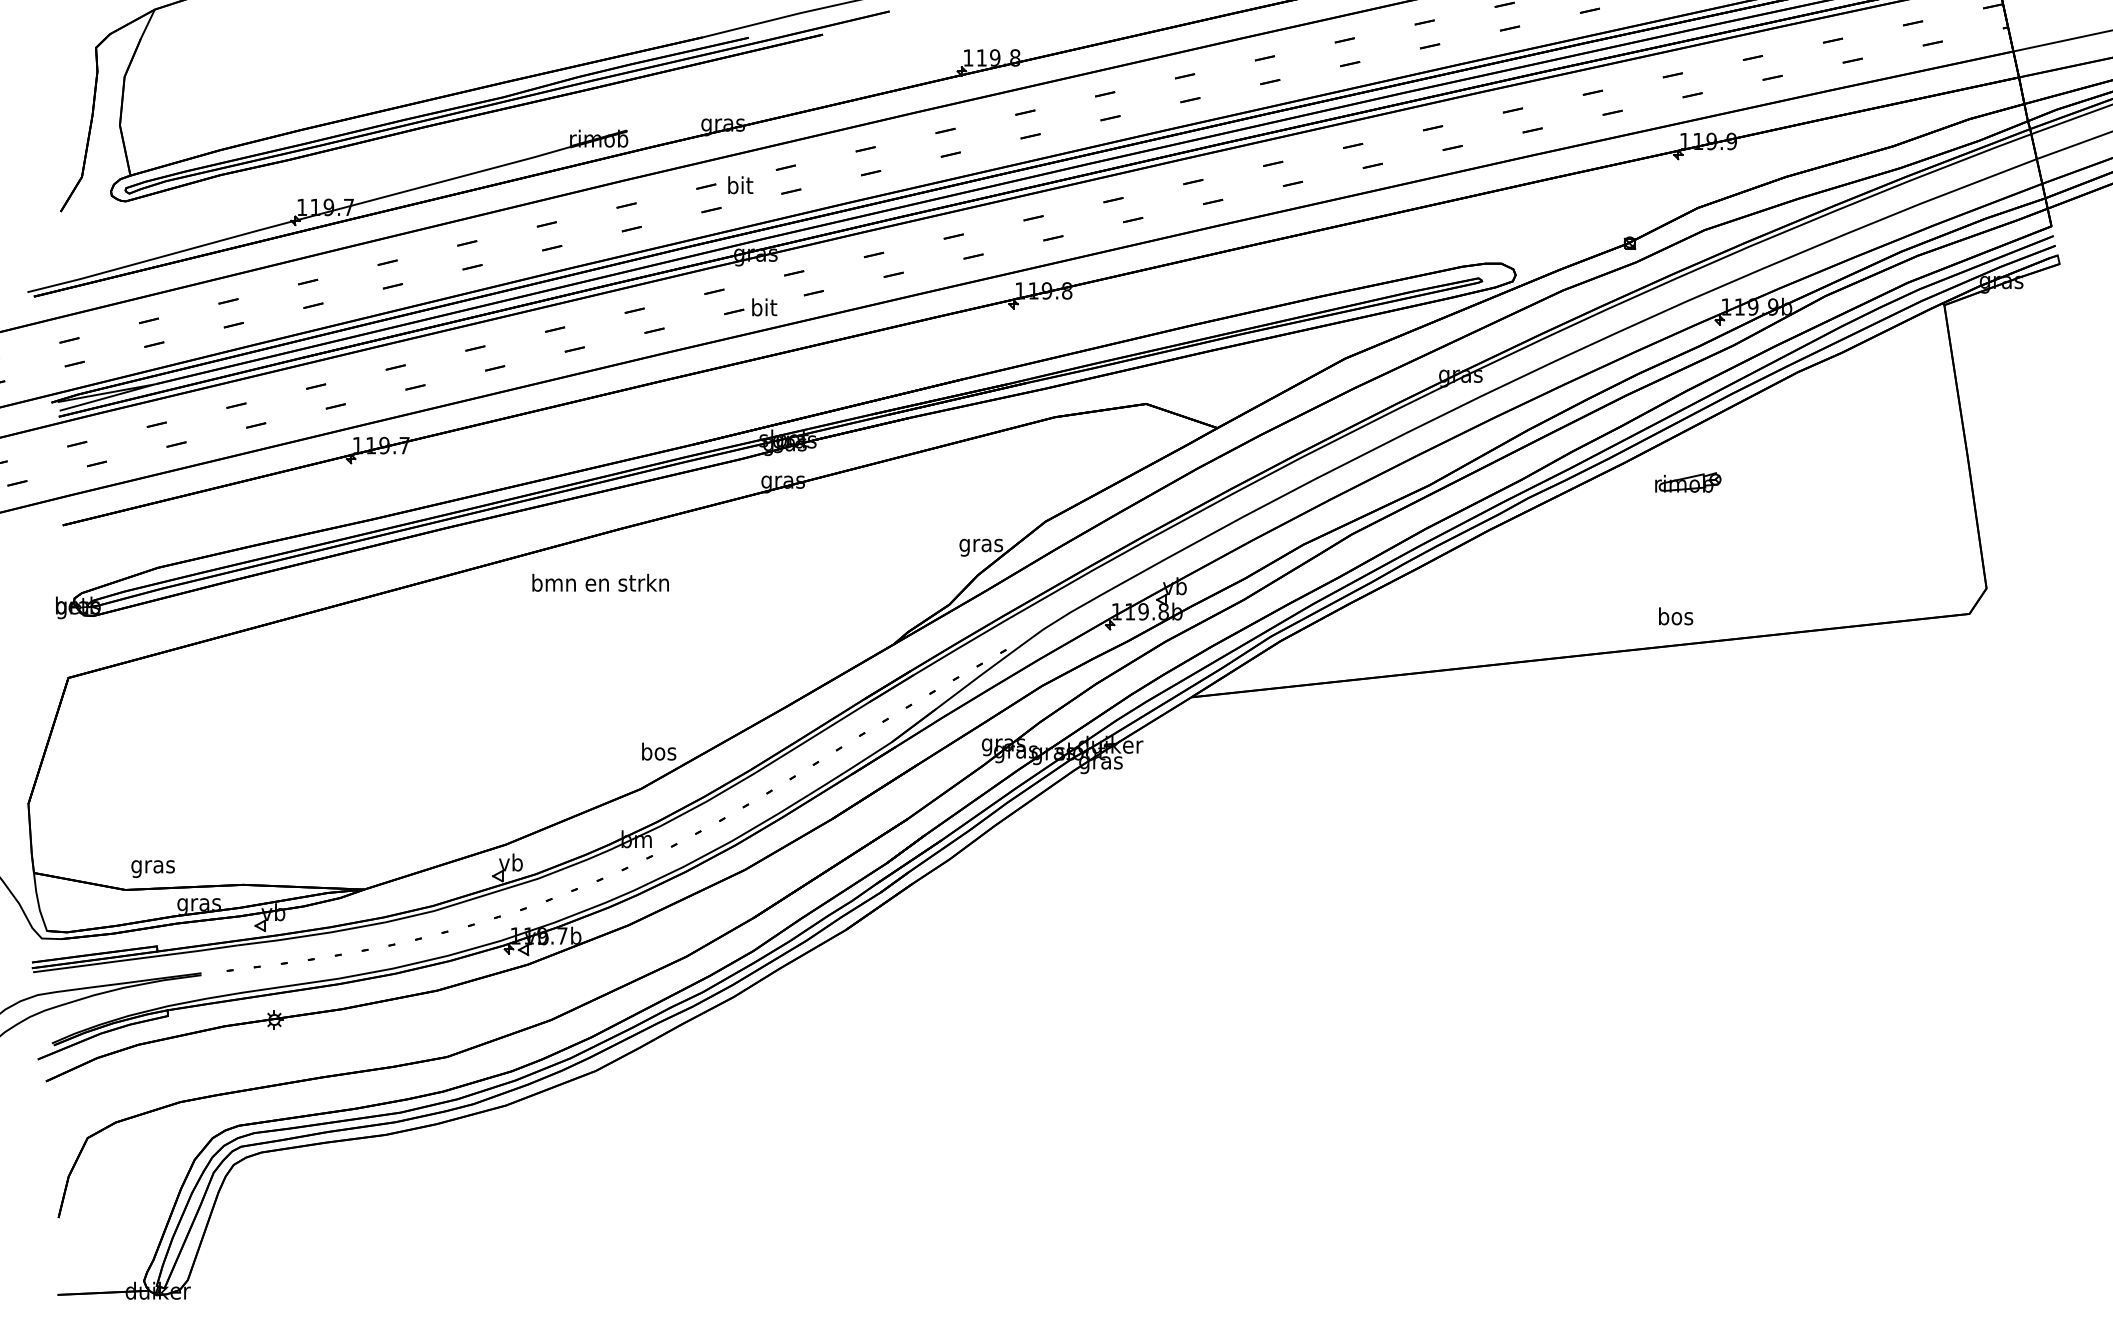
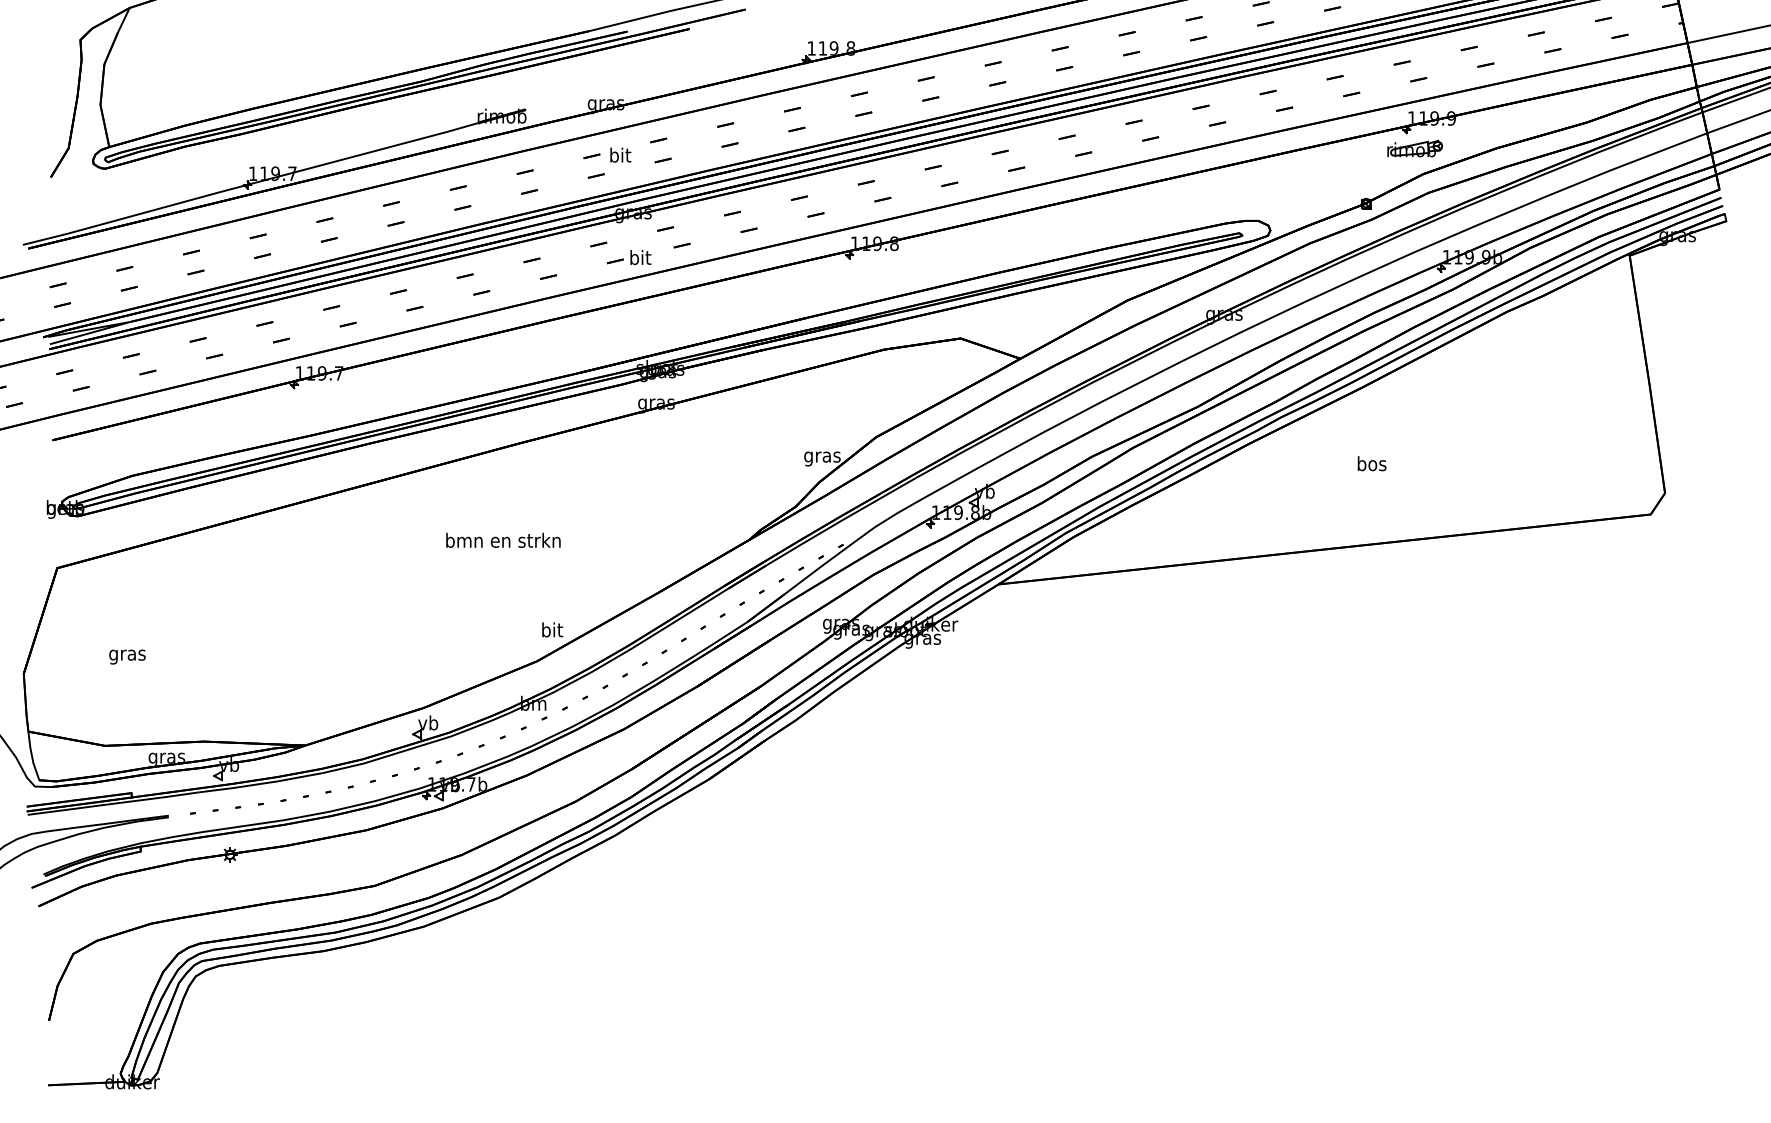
part: (1688, 482) -> (1415, 148), moved
text: (600, 582) -> (503, 540), moved
text: (1676, 616) -> (1372, 463), moved
text: (659, 751) -> (552, 629), bos -> bit
text: (152, 868) -> (126, 656), moved

